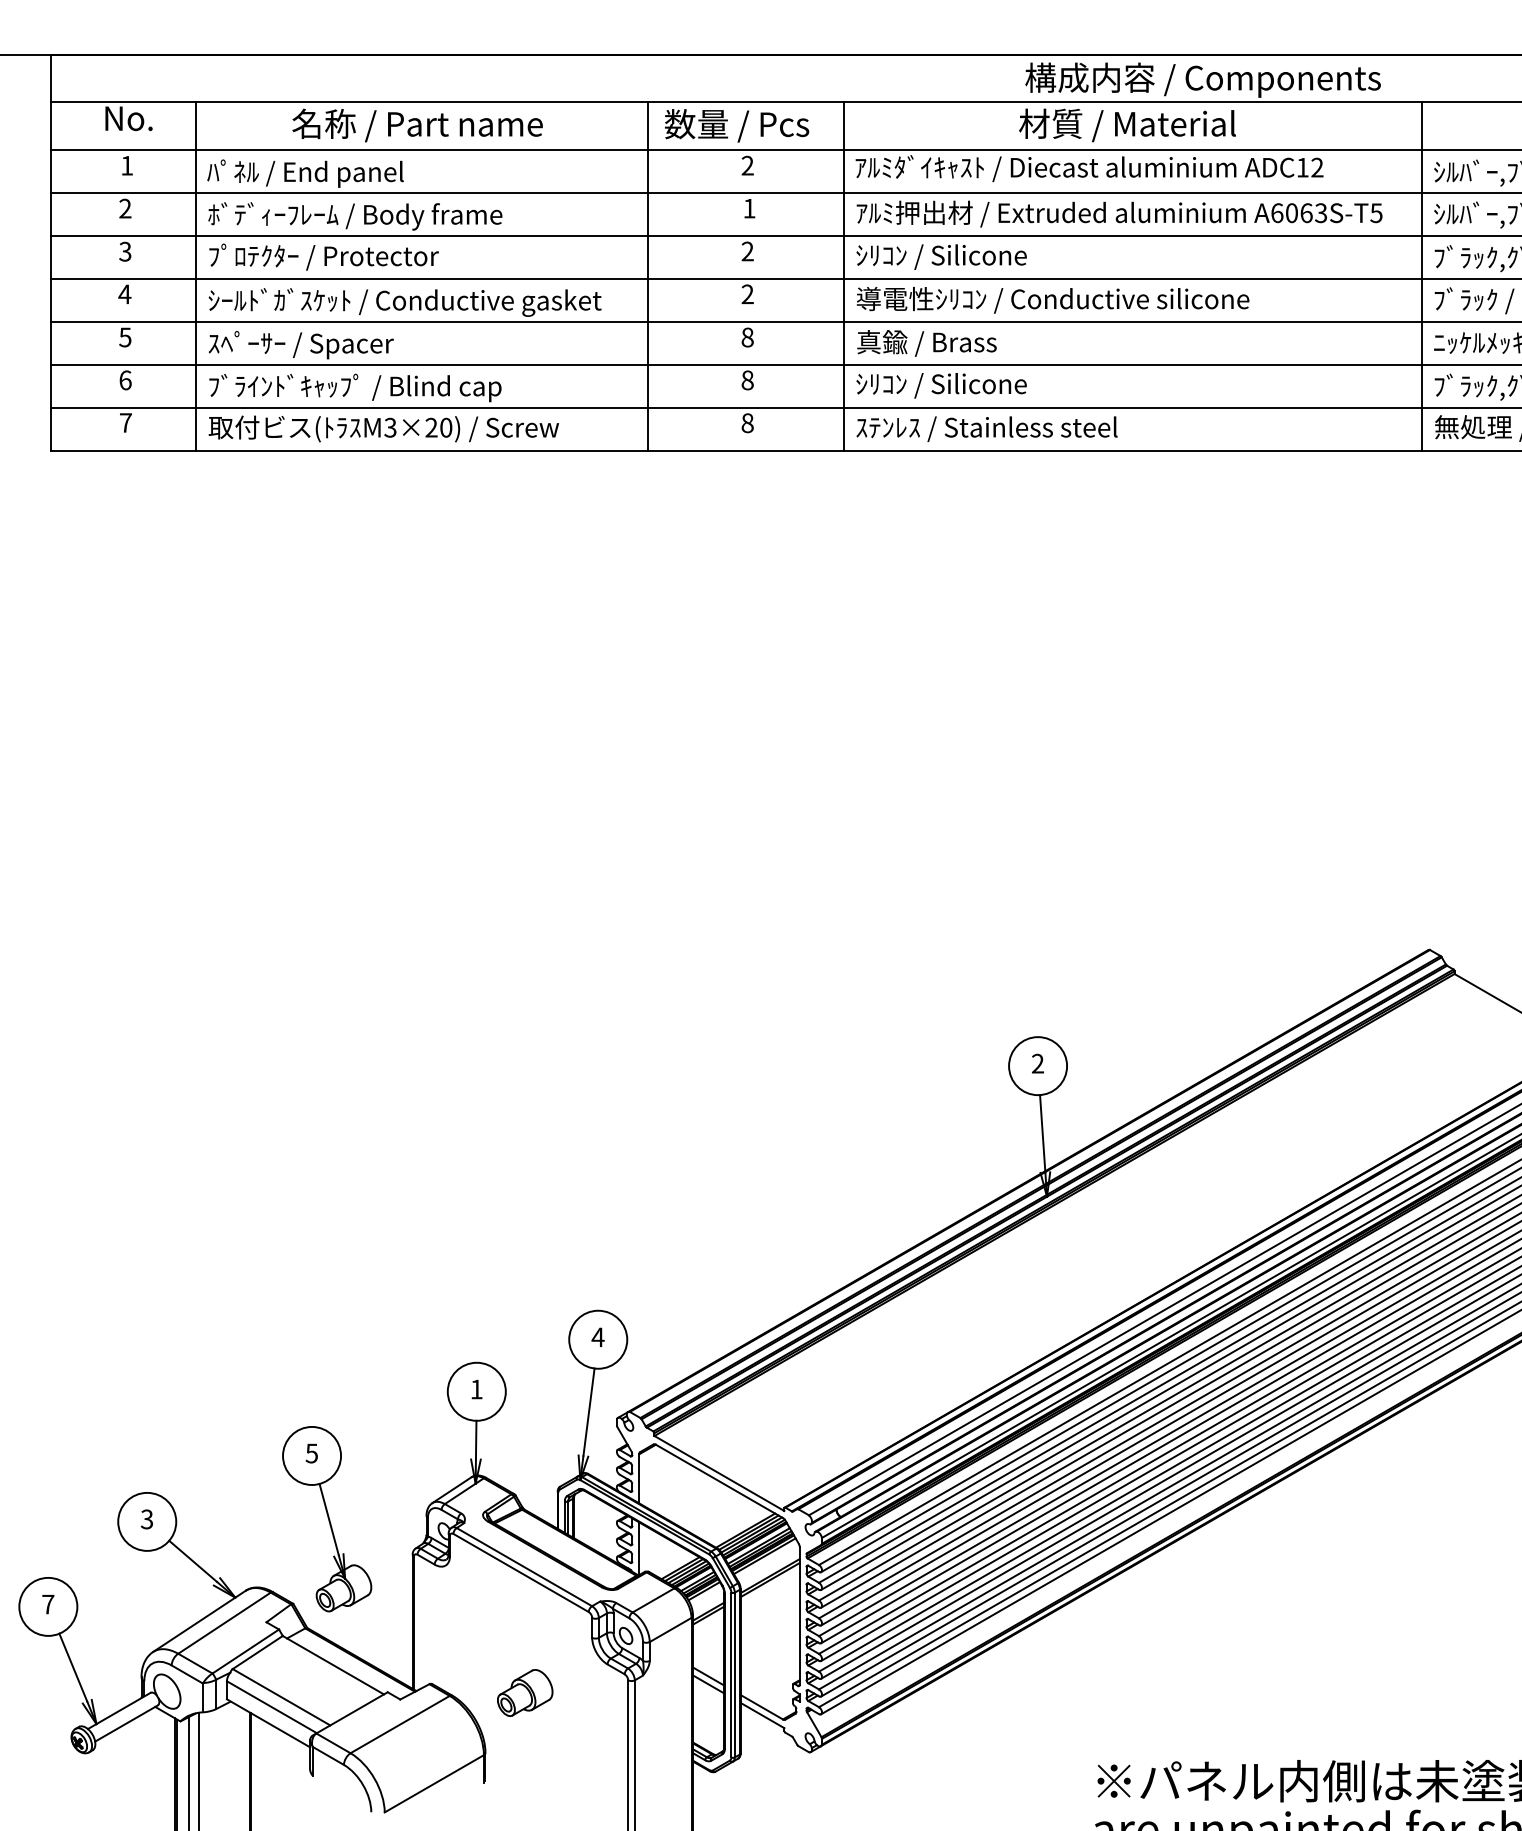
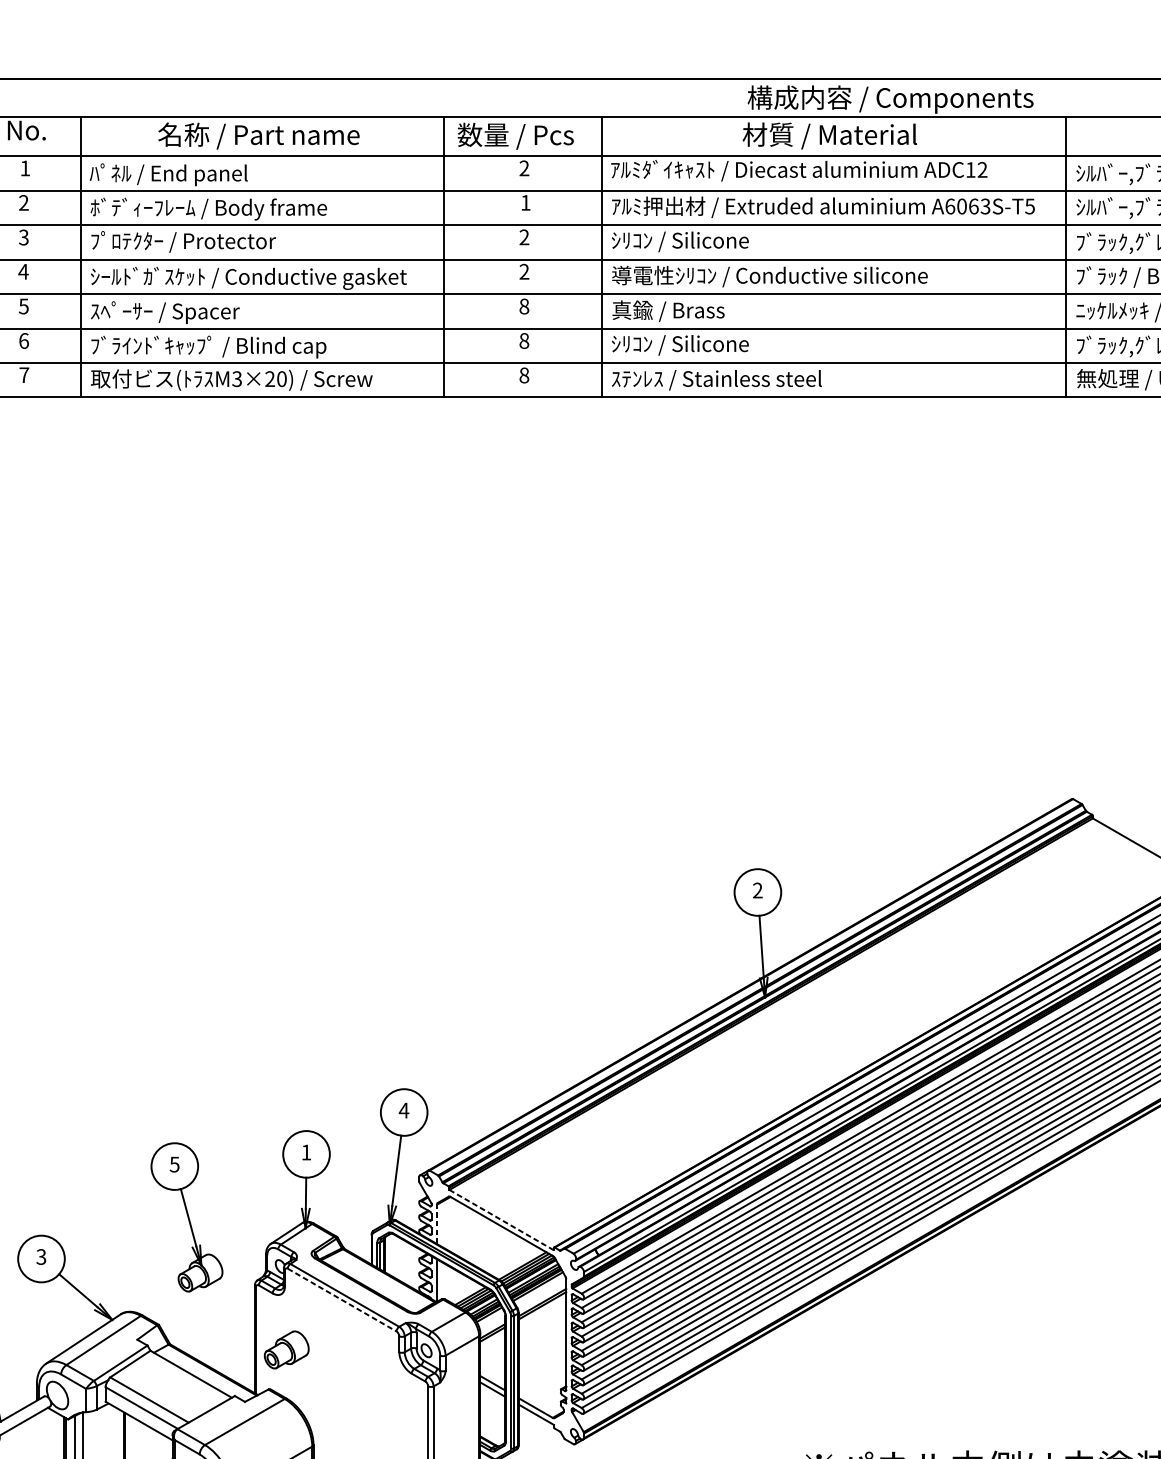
line: (719, 1473) -> (501, 1220), solid -> dashed
line: (639, 1478) -> (437, 1224), solid -> dashed
part: (327, 1519) -> (187, 1217), moved
line: (521, 1573) -> (342, 1300), solid -> dashed
part: (525, 1692) -> (286, 1349), moved

